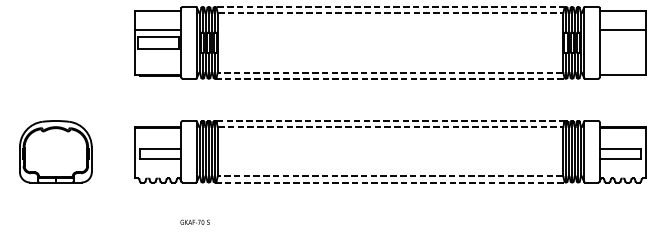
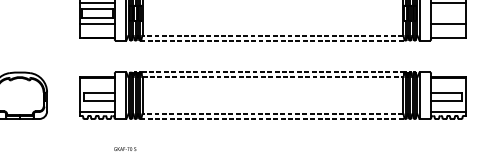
line: (158, 56) -> (97, 23), added
line: (622, 56) -> (448, 23), added
line: (158, 173) -> (97, 112), added
line: (622, 173) -> (448, 112), added

